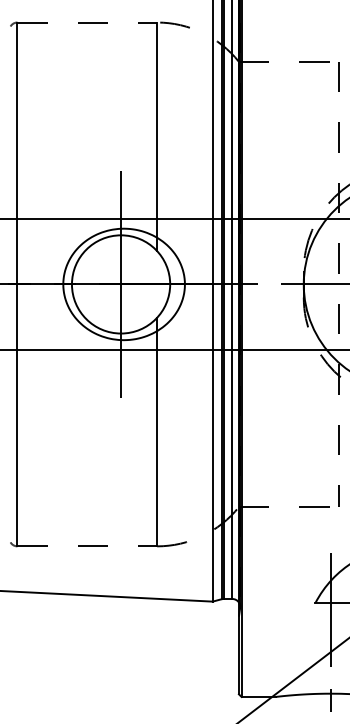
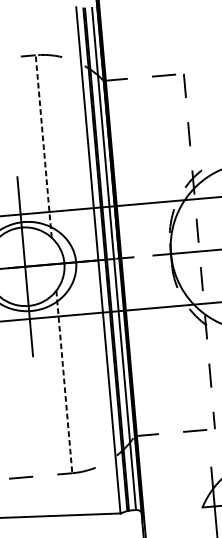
line: (157, 136) -> (43, 146), solid -> dashed
line: (157, 432) -> (64, 382), solid -> dashed

